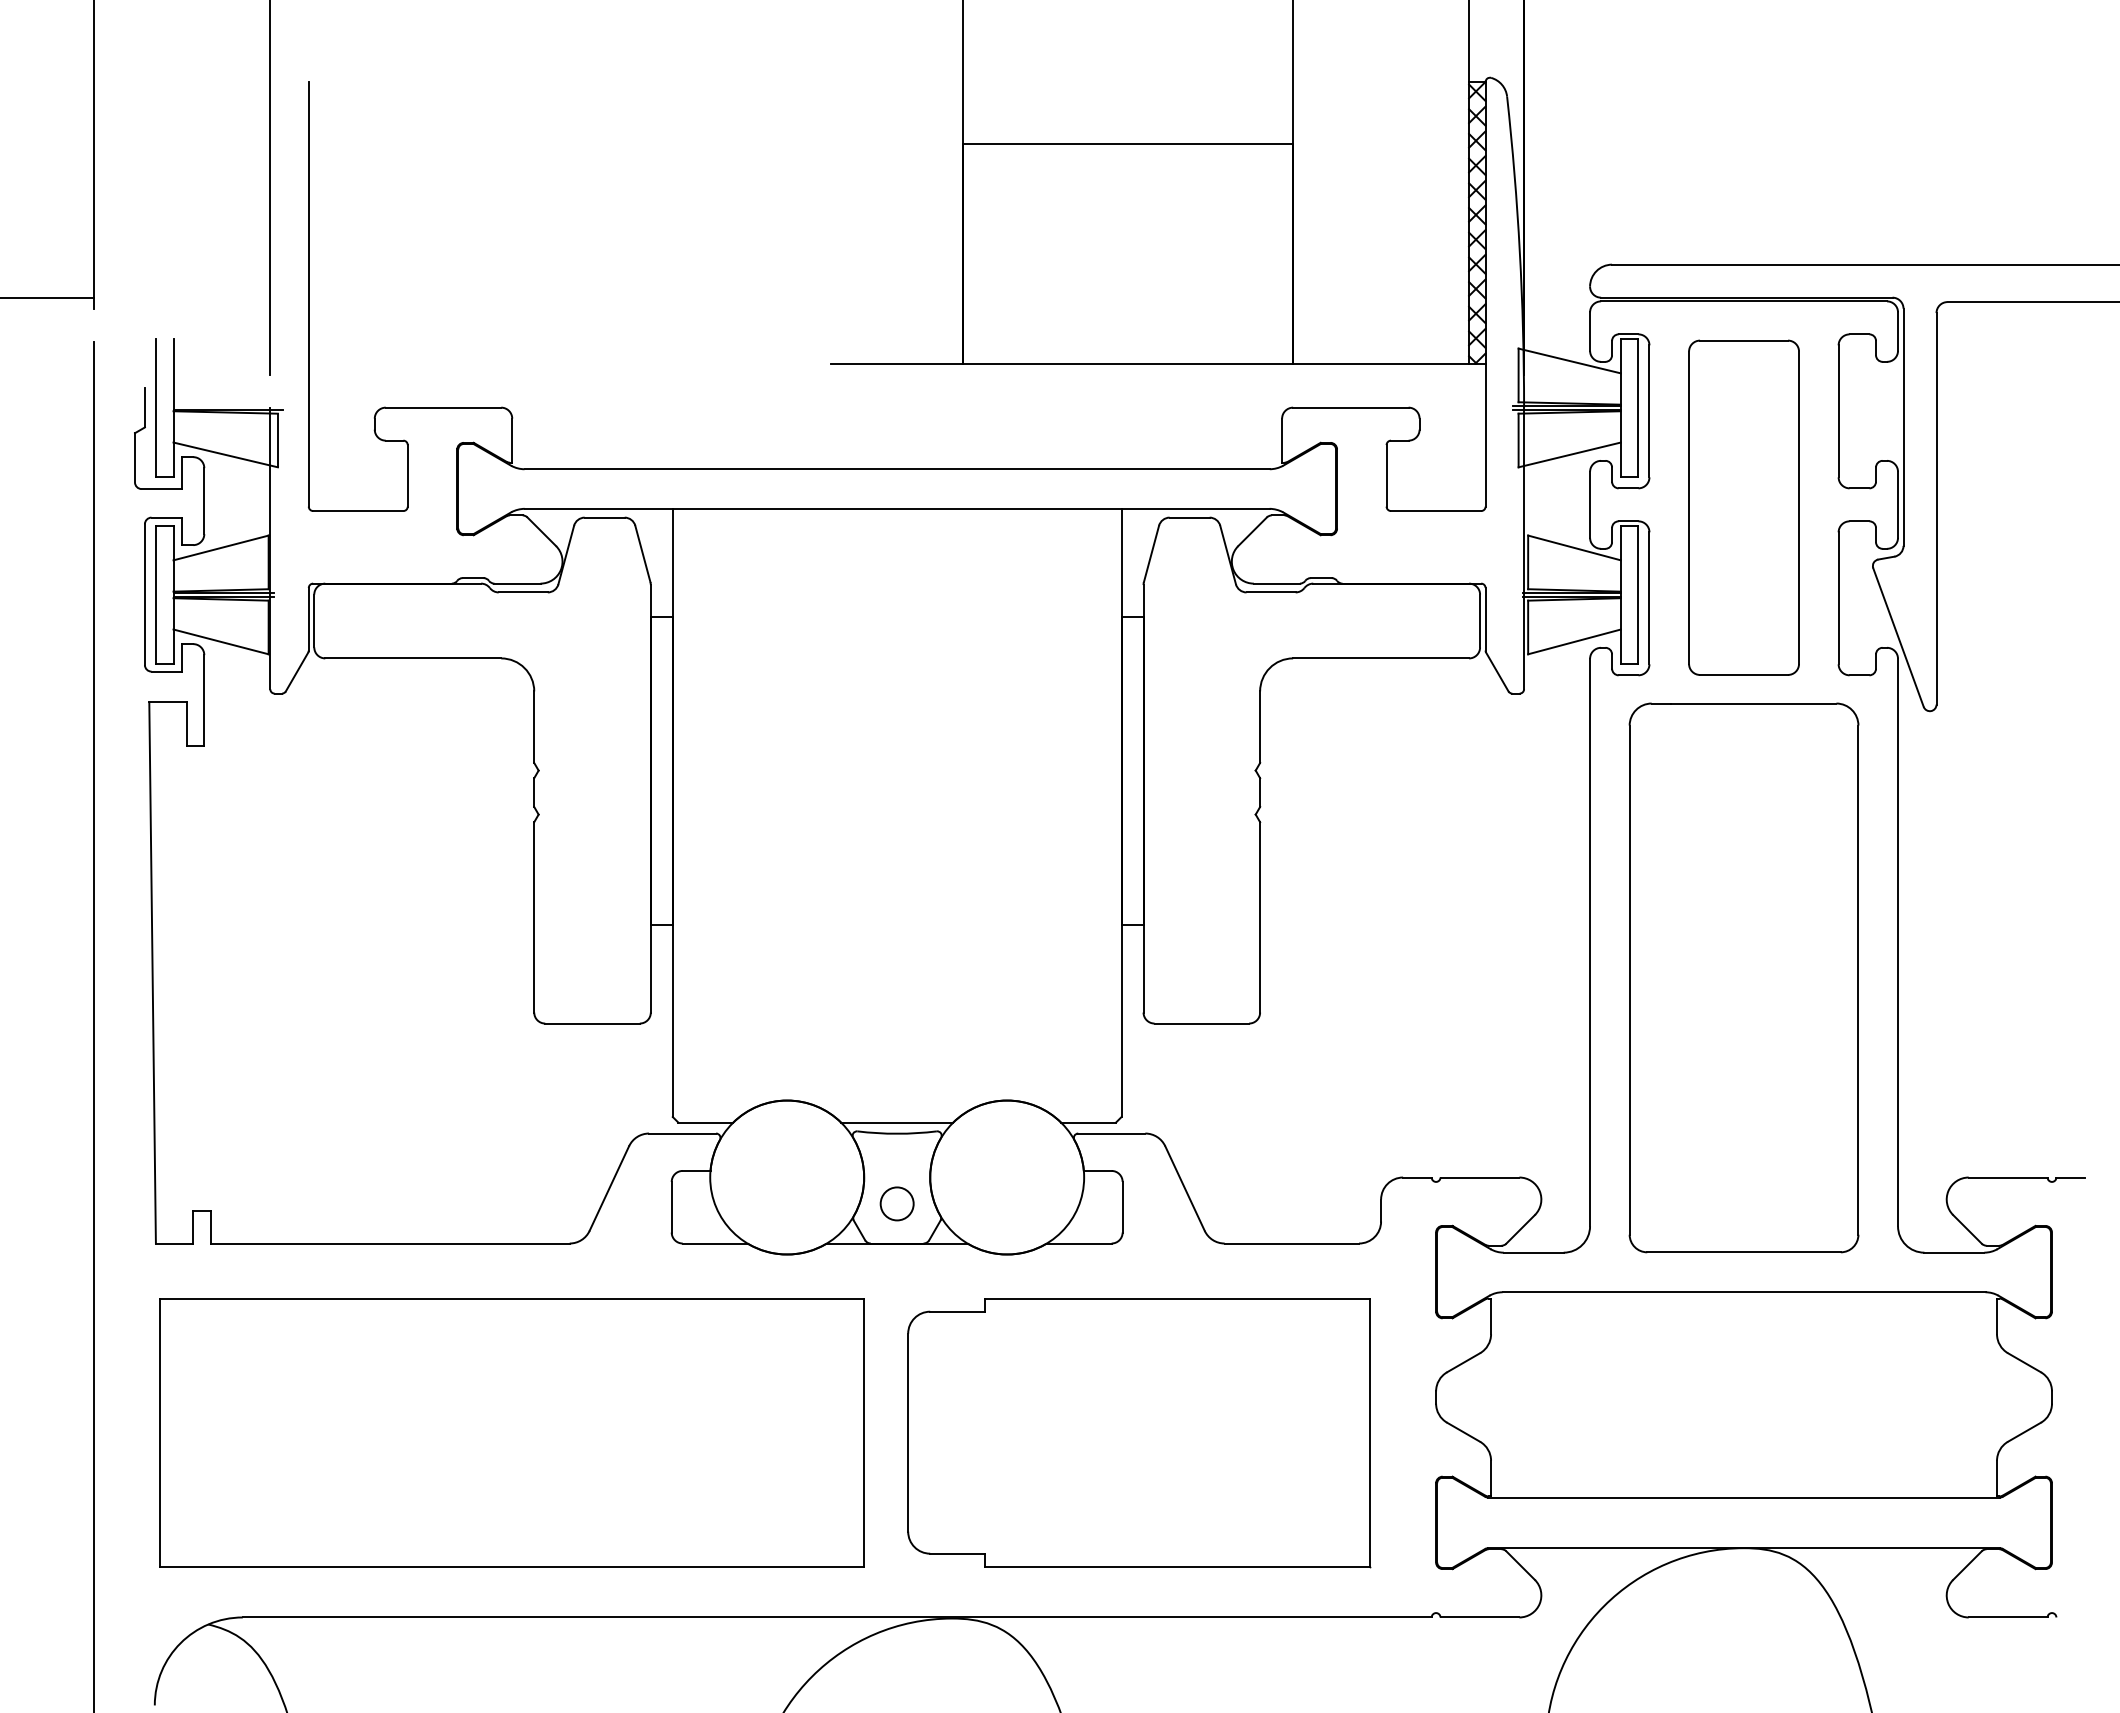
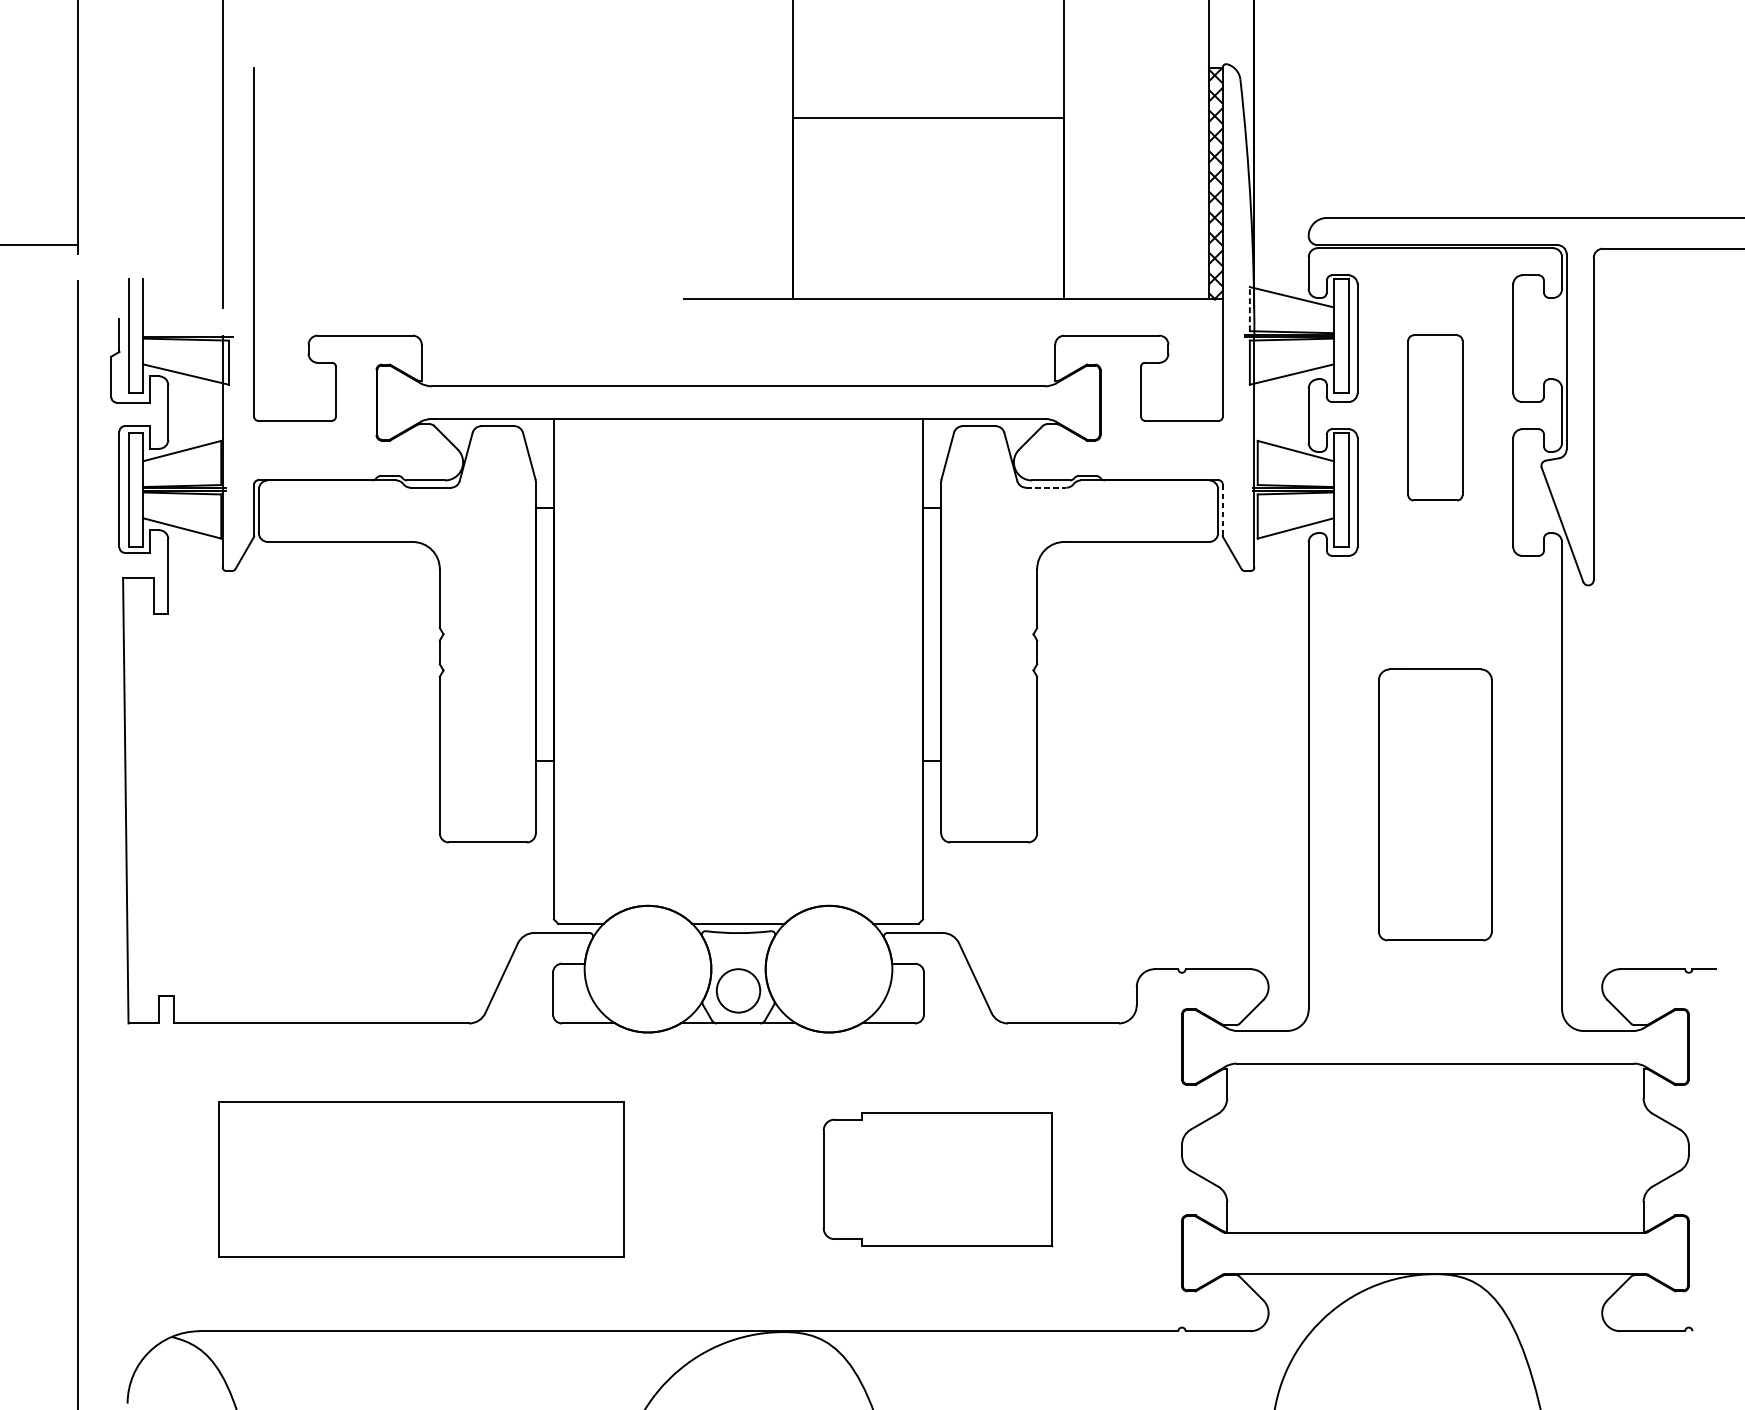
line: (1518, 375) -> (1249, 309), solid -> dashed
part: (1743, 507) -> (1434, 417), size x0.6
line: (1271, 592) -> (1046, 487), solid -> dashed
line: (1485, 618) -> (1222, 509), solid -> dashed
part: (1743, 977) -> (1434, 804), size x0.6
circle: (896, 1203) -> (737, 990), size x1.6
part: (511, 1432) -> (421, 1178), size x0.7
part: (1139, 1433) -> (937, 1179), size x0.6

